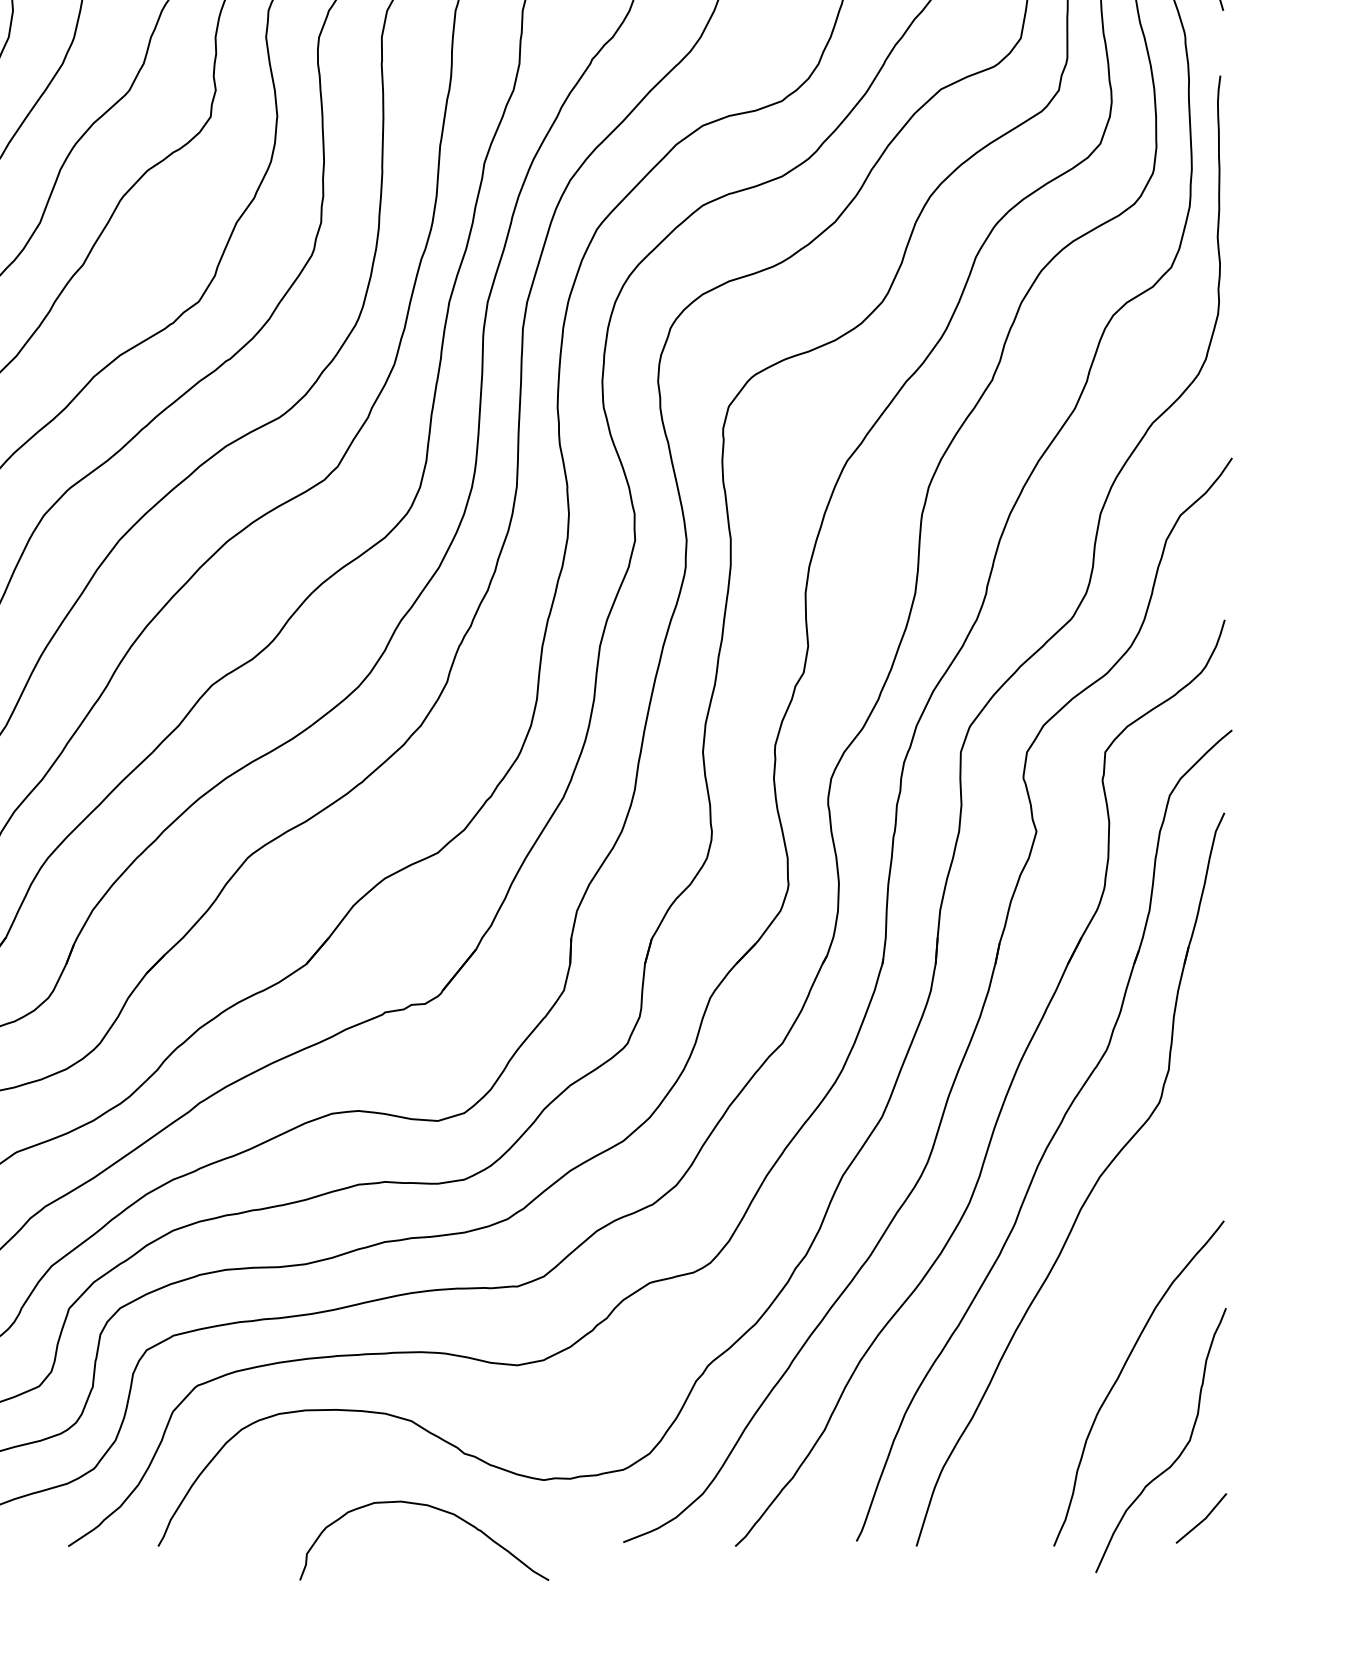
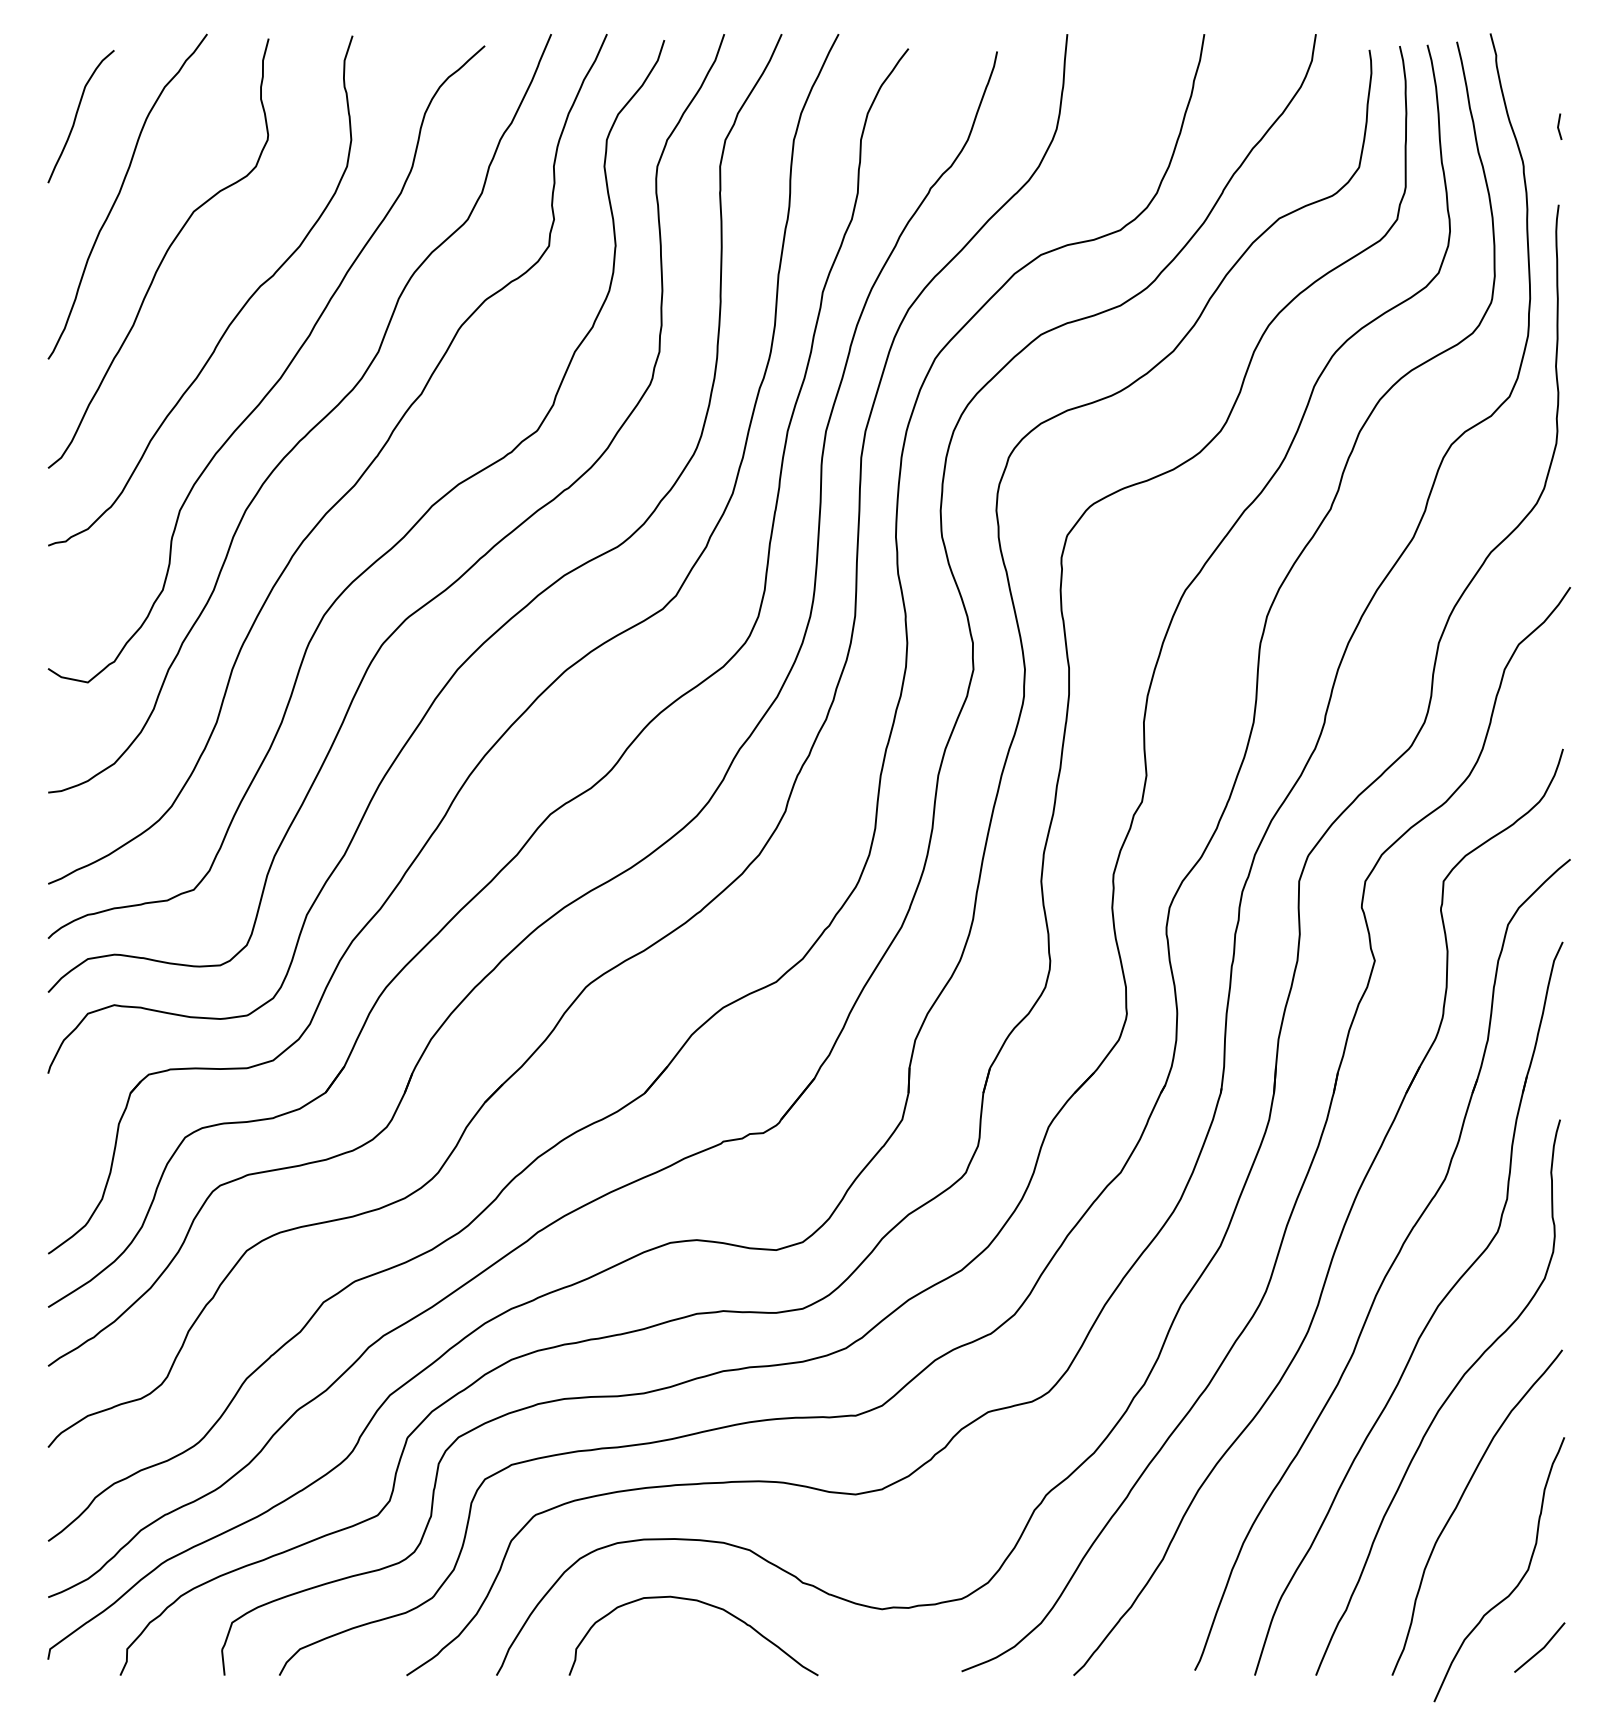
curve: (1106, 1271) -> (1444, 1400), added
curve: (438, 1510) -> (707, 1605), moved

